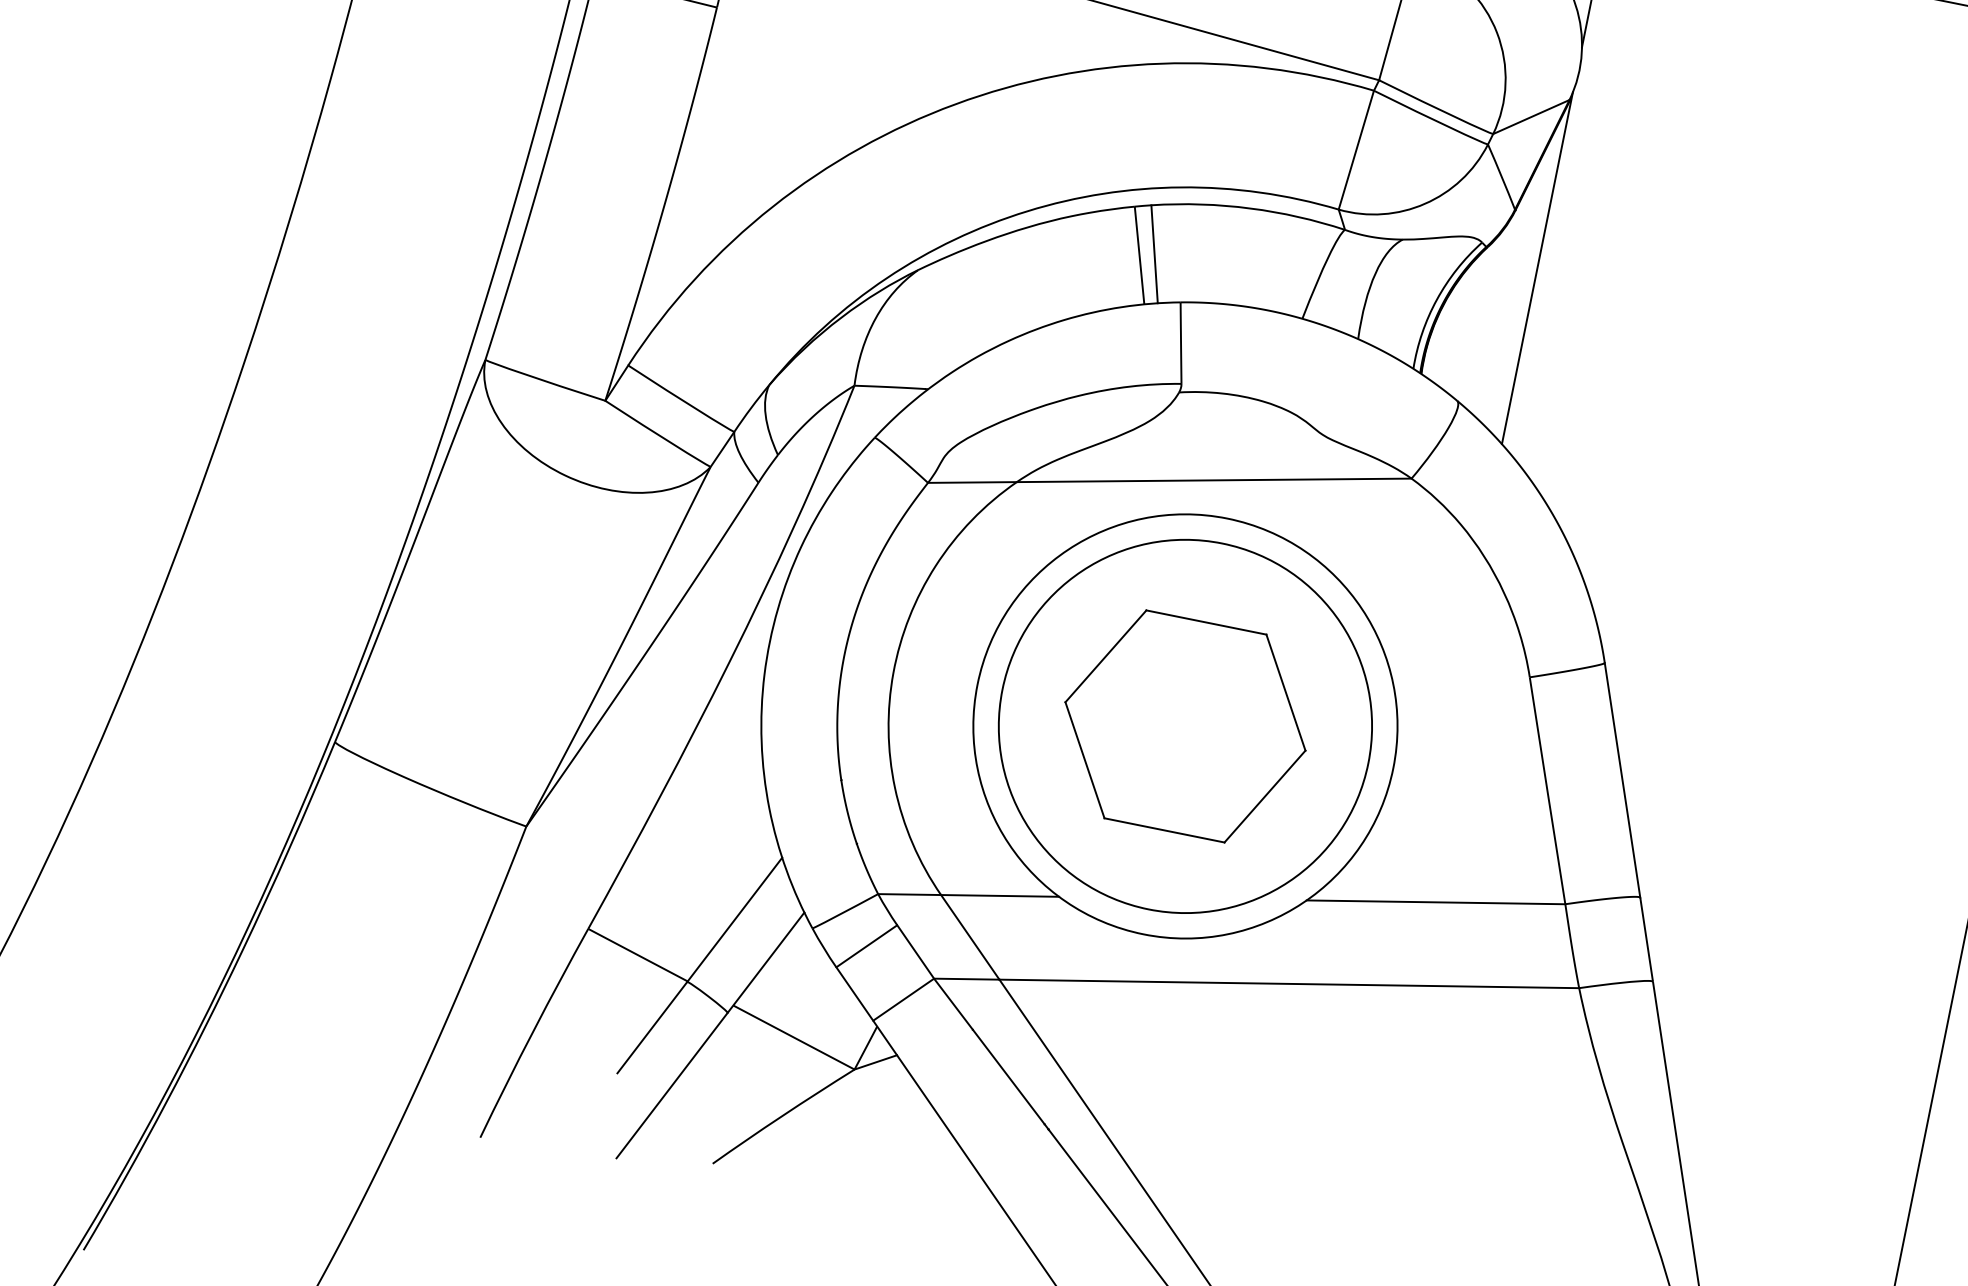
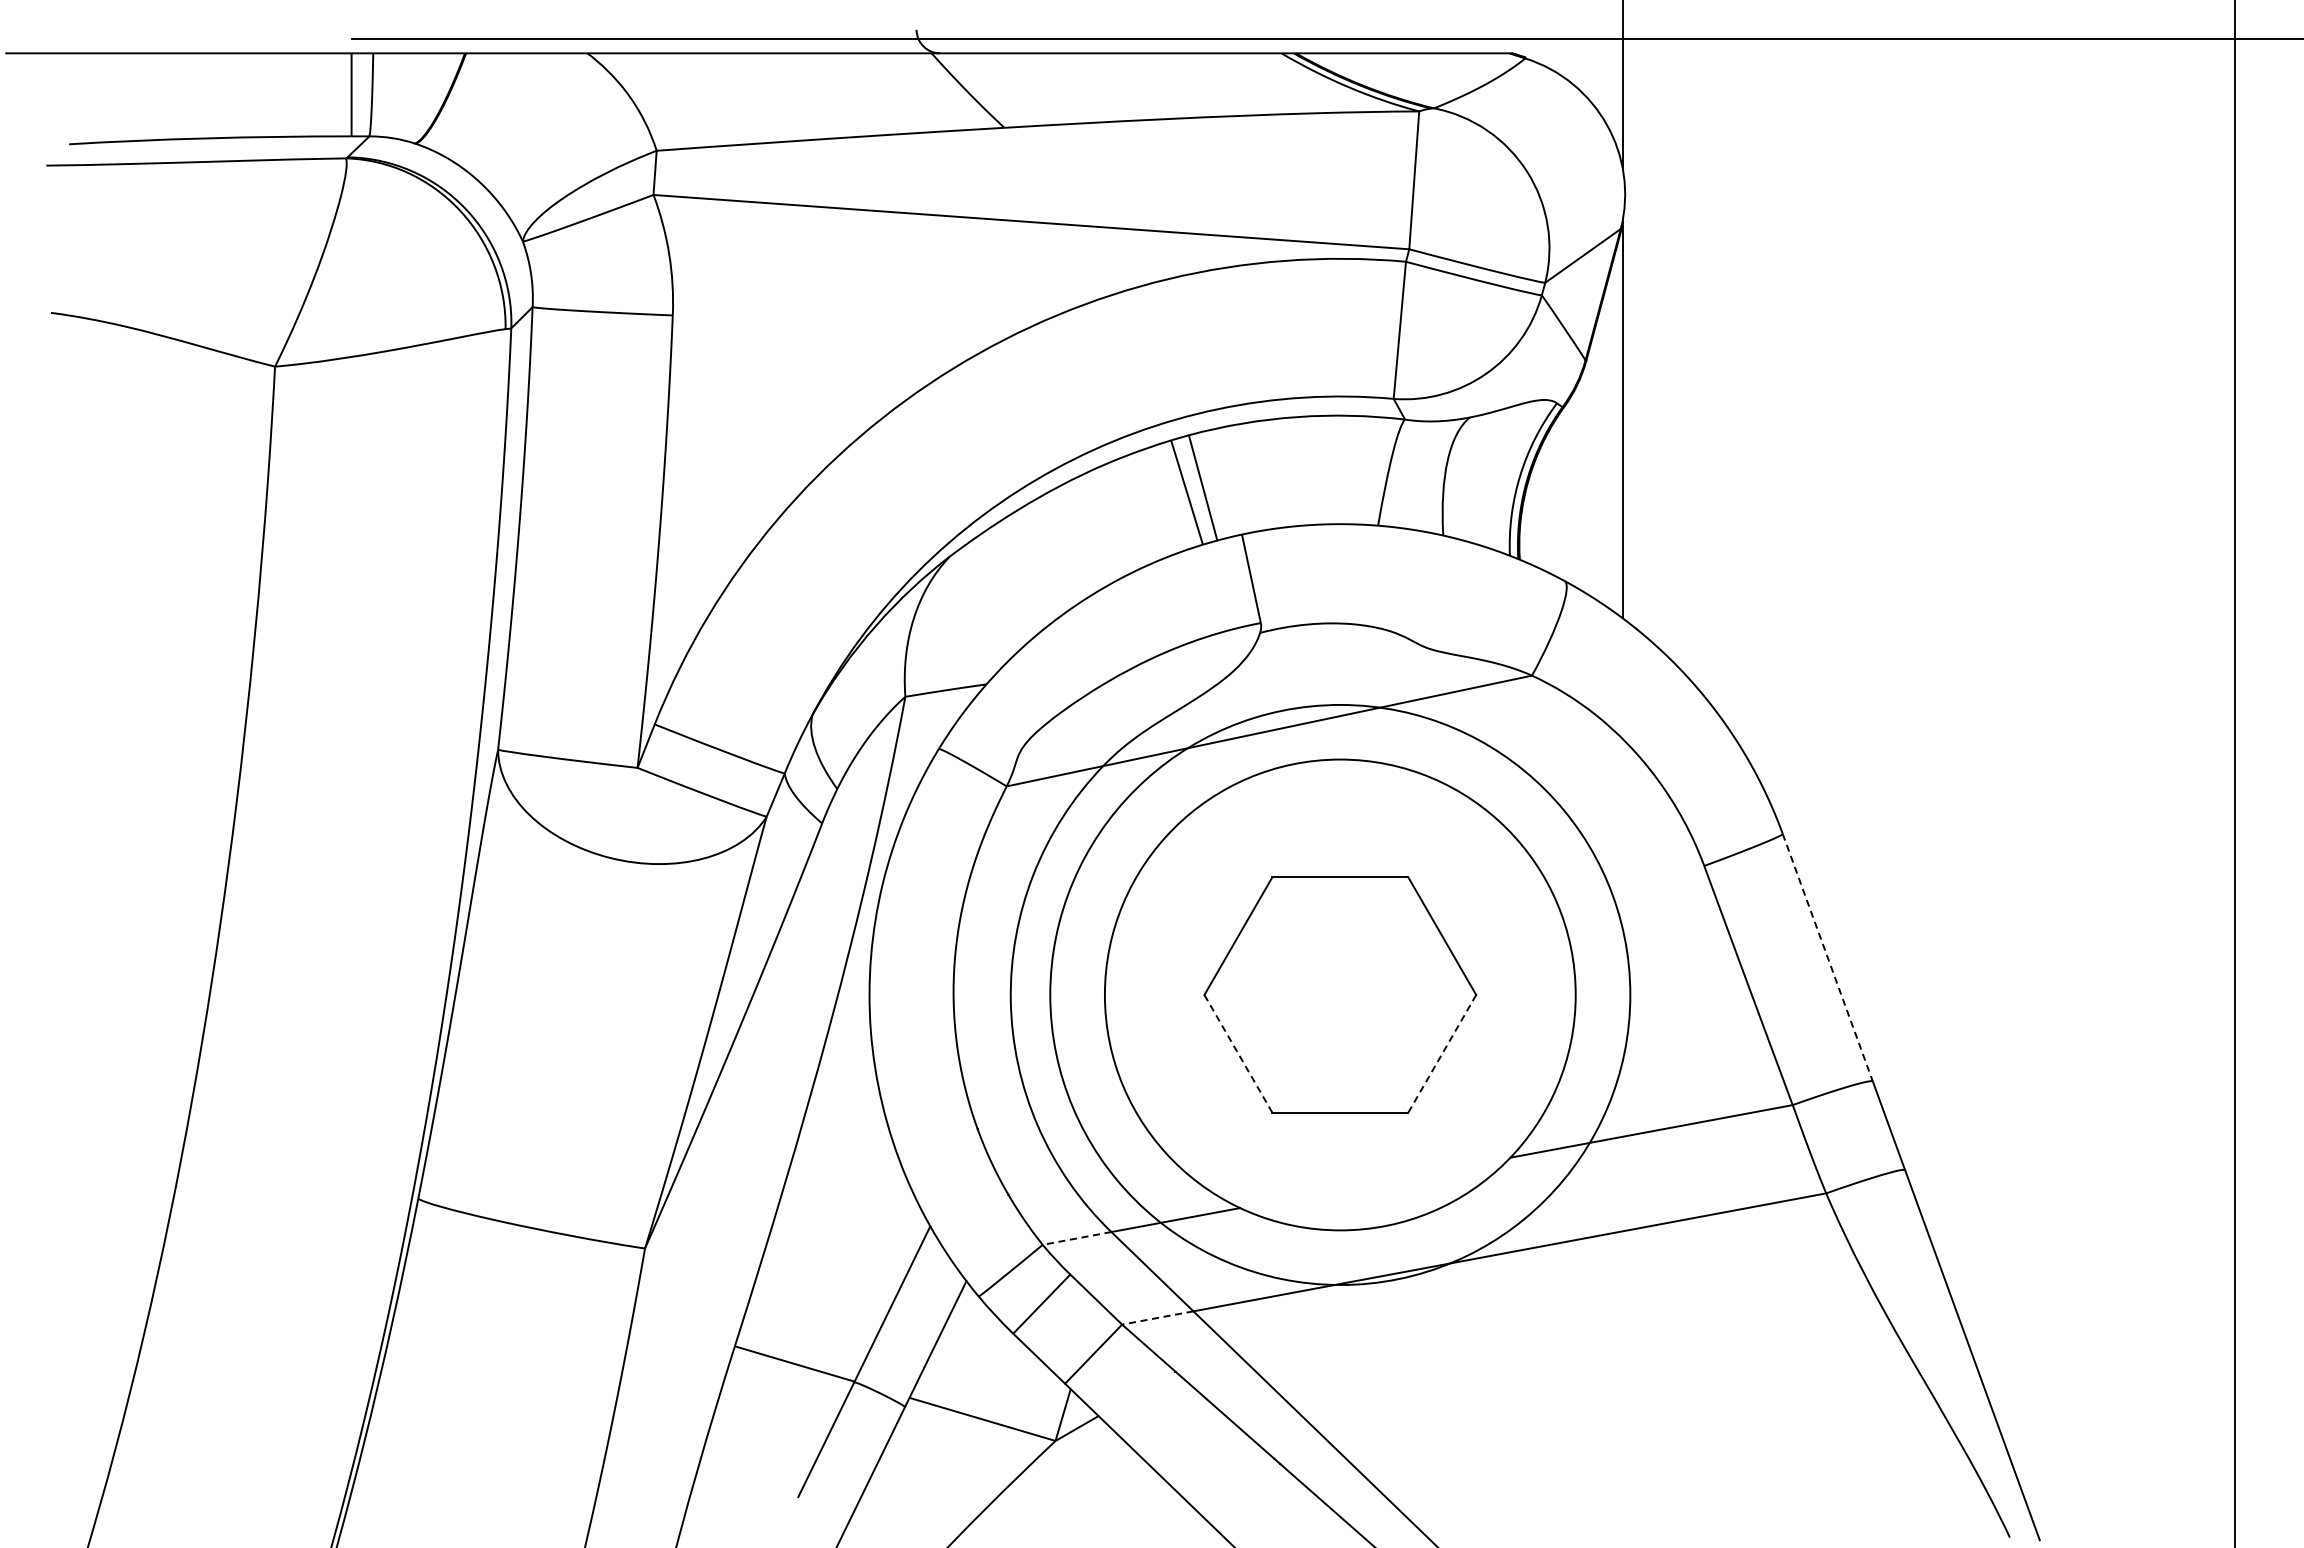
circle: (1185, 726) -> (1340, 994), size x1.4
line: (1085, 759) -> (1238, 1053), solid -> dashed
line: (1622, 780) -> (1827, 957), solid -> dashed
line: (1265, 796) -> (1442, 1053), solid -> dashed
line: (910, 894) -> (1077, 1238), solid -> dashed
line: (966, 979) -> (1157, 1318), solid -> dashed

